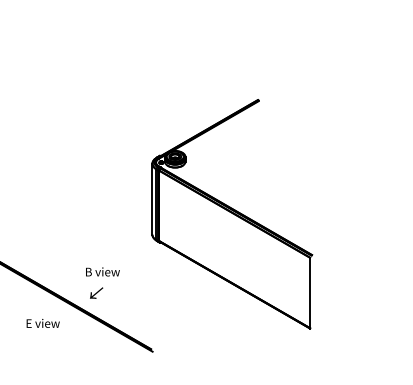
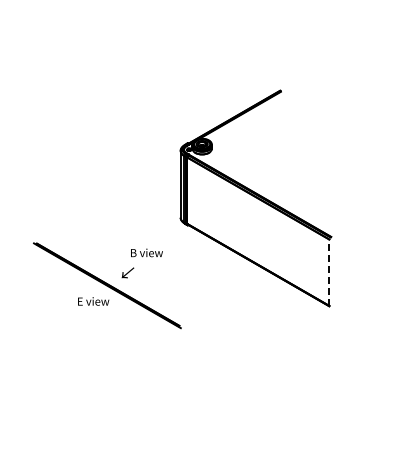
text: (102, 271) -> (146, 252), moved
line: (310, 292) -> (329, 272), solid -> dashed
text: (43, 323) -> (93, 301), moved

